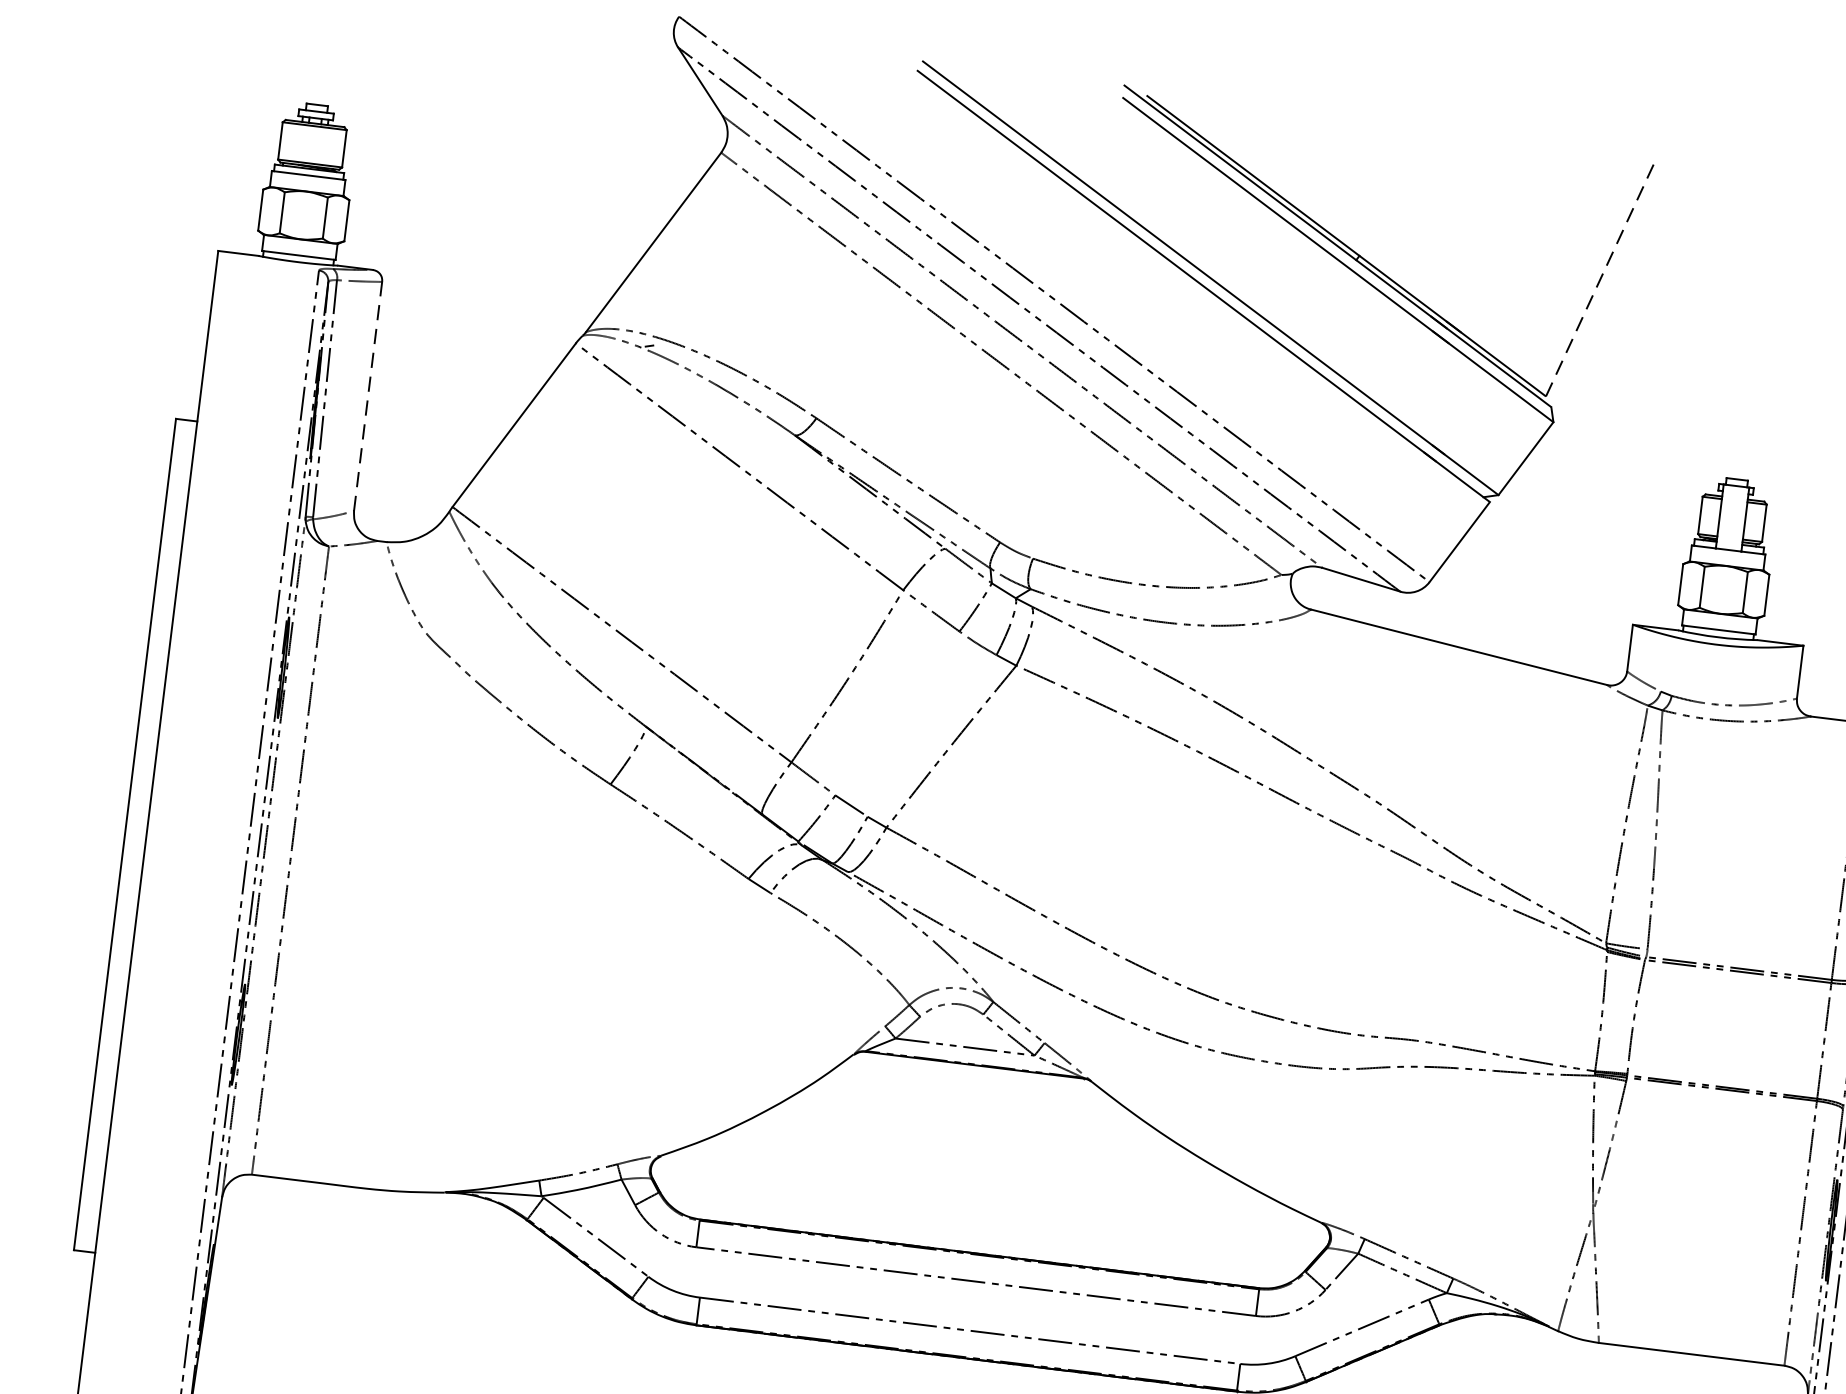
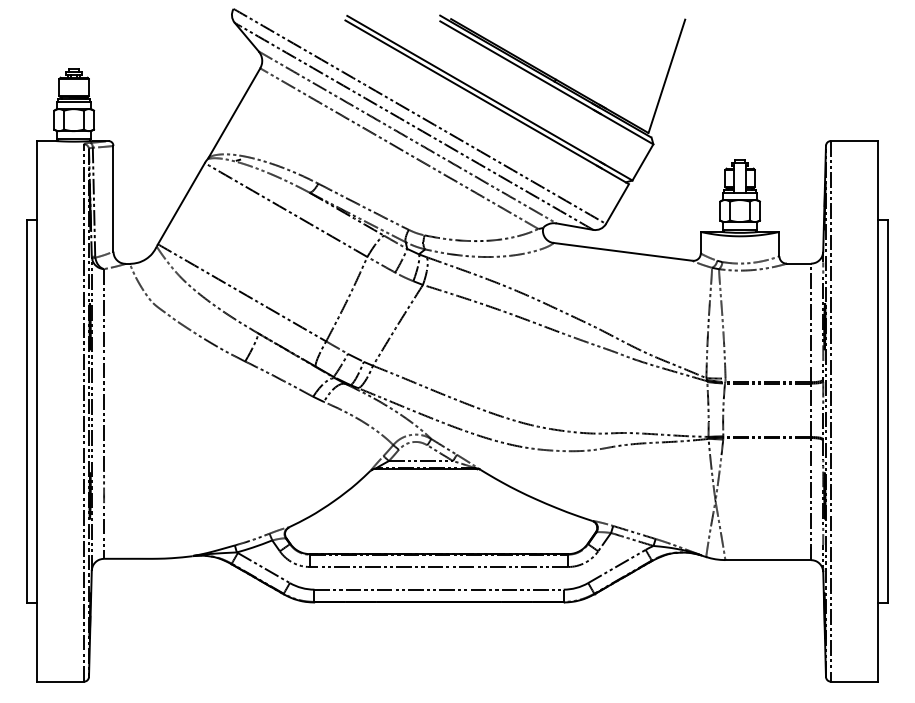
line: (1599, 278) -> (666, 76), dashed -> solid
line: (368, 395) -> (113, 198), dashed -> solid

